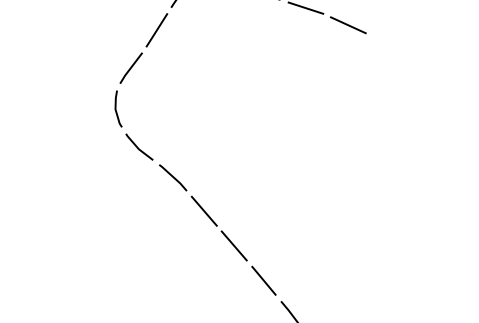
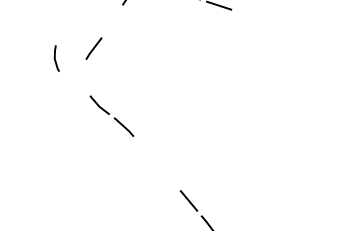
line: (347, 25) -> (248, 18), removed
line: (156, 30) -> (112, 21), removed
line: (116, 108) -> (55, 58), moved
line: (203, 210) -> (145, 150), removed
line: (233, 245) -> (167, 175), removed

